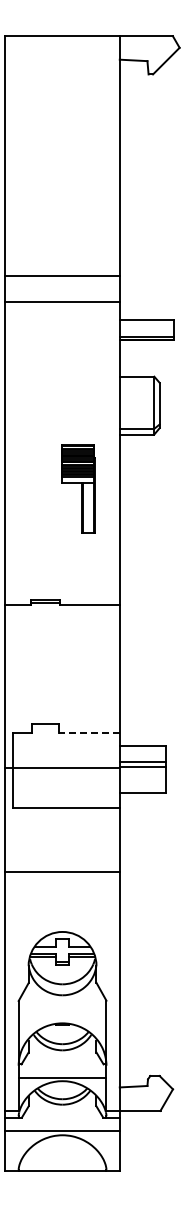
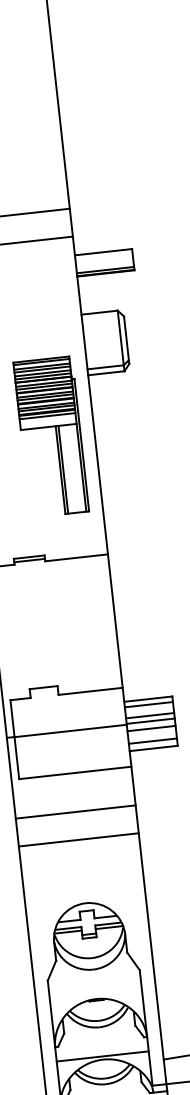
part: (78, 488) -> (51, 436), size x1.67
line: (89, 732) -> (90, 691), dashed -> solid
line: (142, 751) -> (148, 704), added
line: (142, 774) -> (151, 728), added
line: (142, 786) -> (152, 741), added
line: (62, 844) -> (75, 811), added

